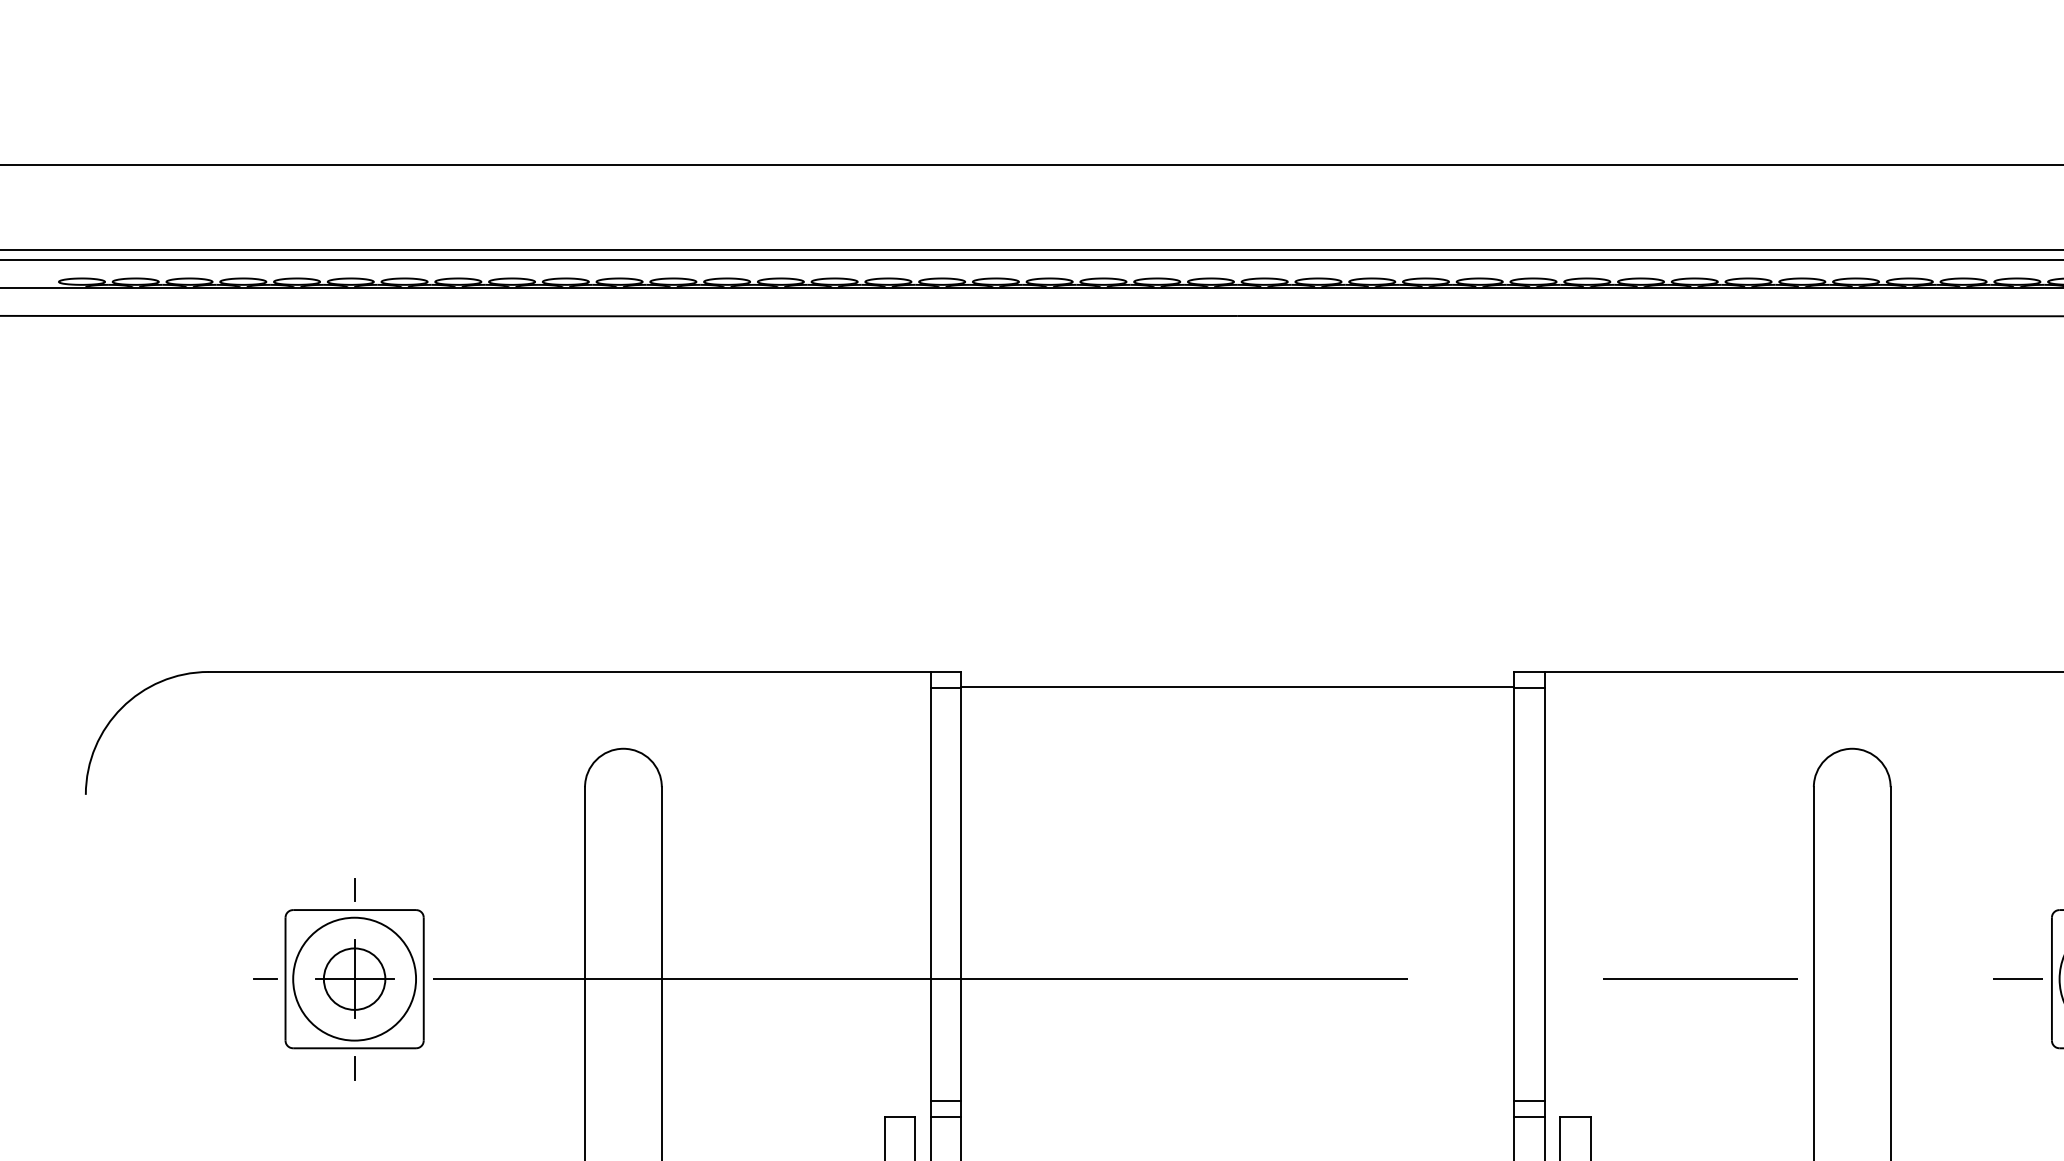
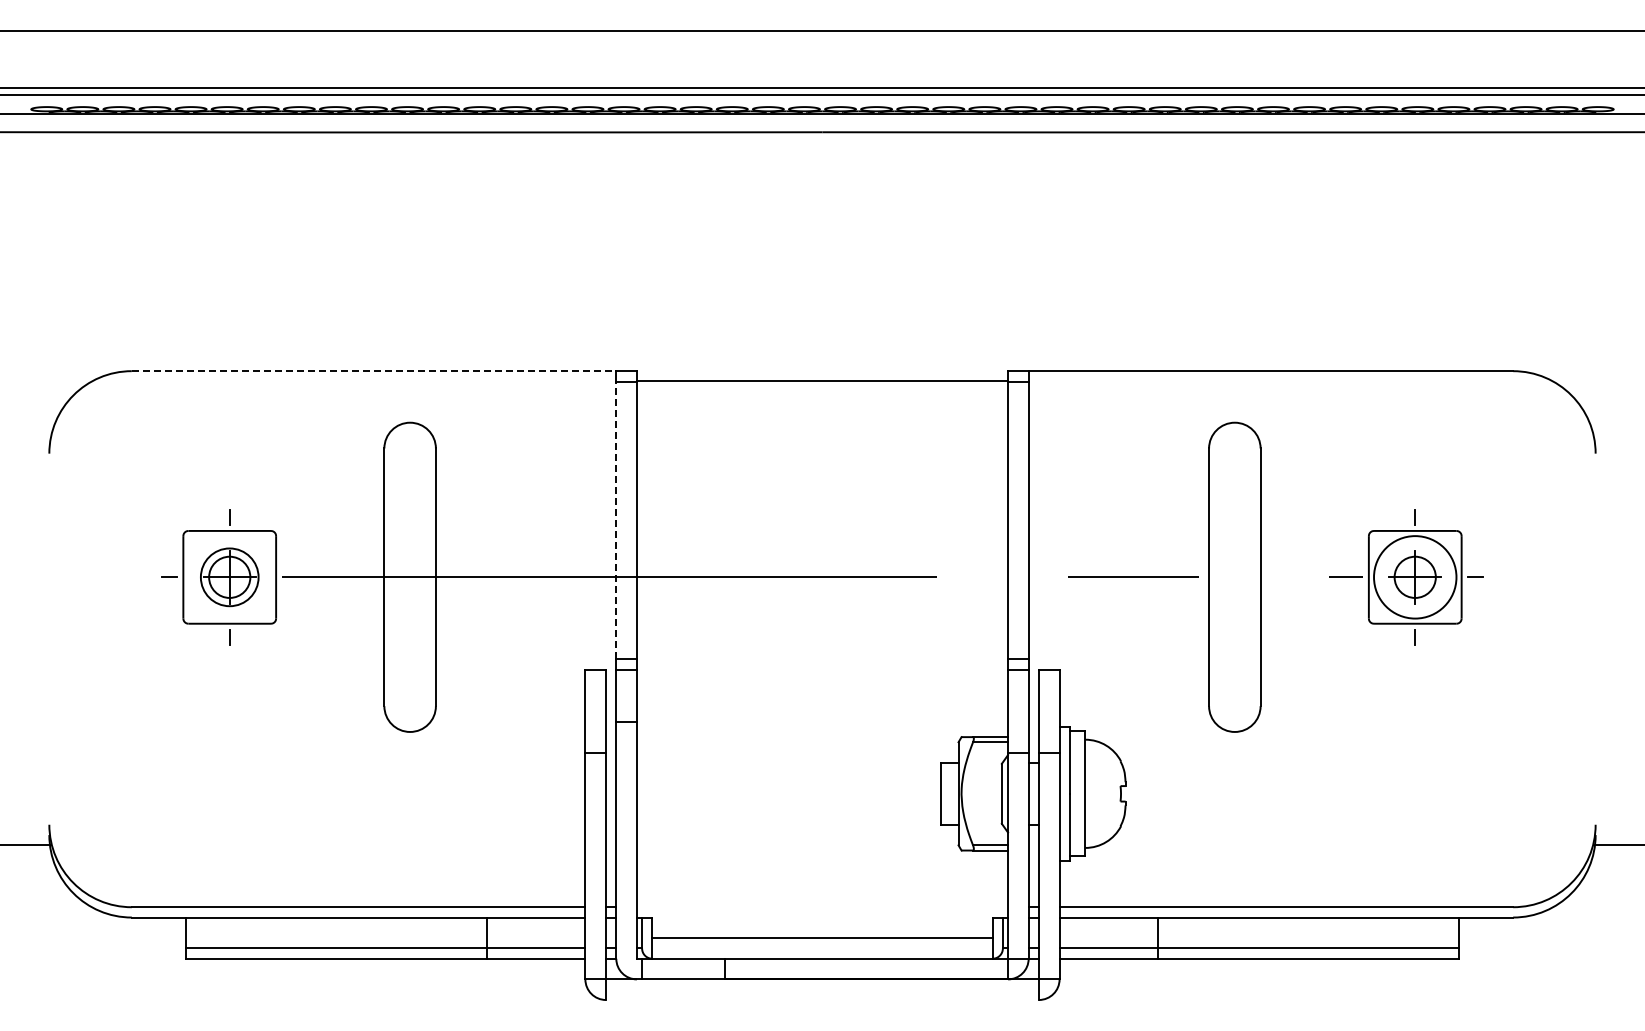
line: (570, 672) -> (374, 371), solid -> dashed
line: (930, 894) -> (616, 520), solid -> dashed
circle: (354, 979) -> (229, 577), size x0.7

